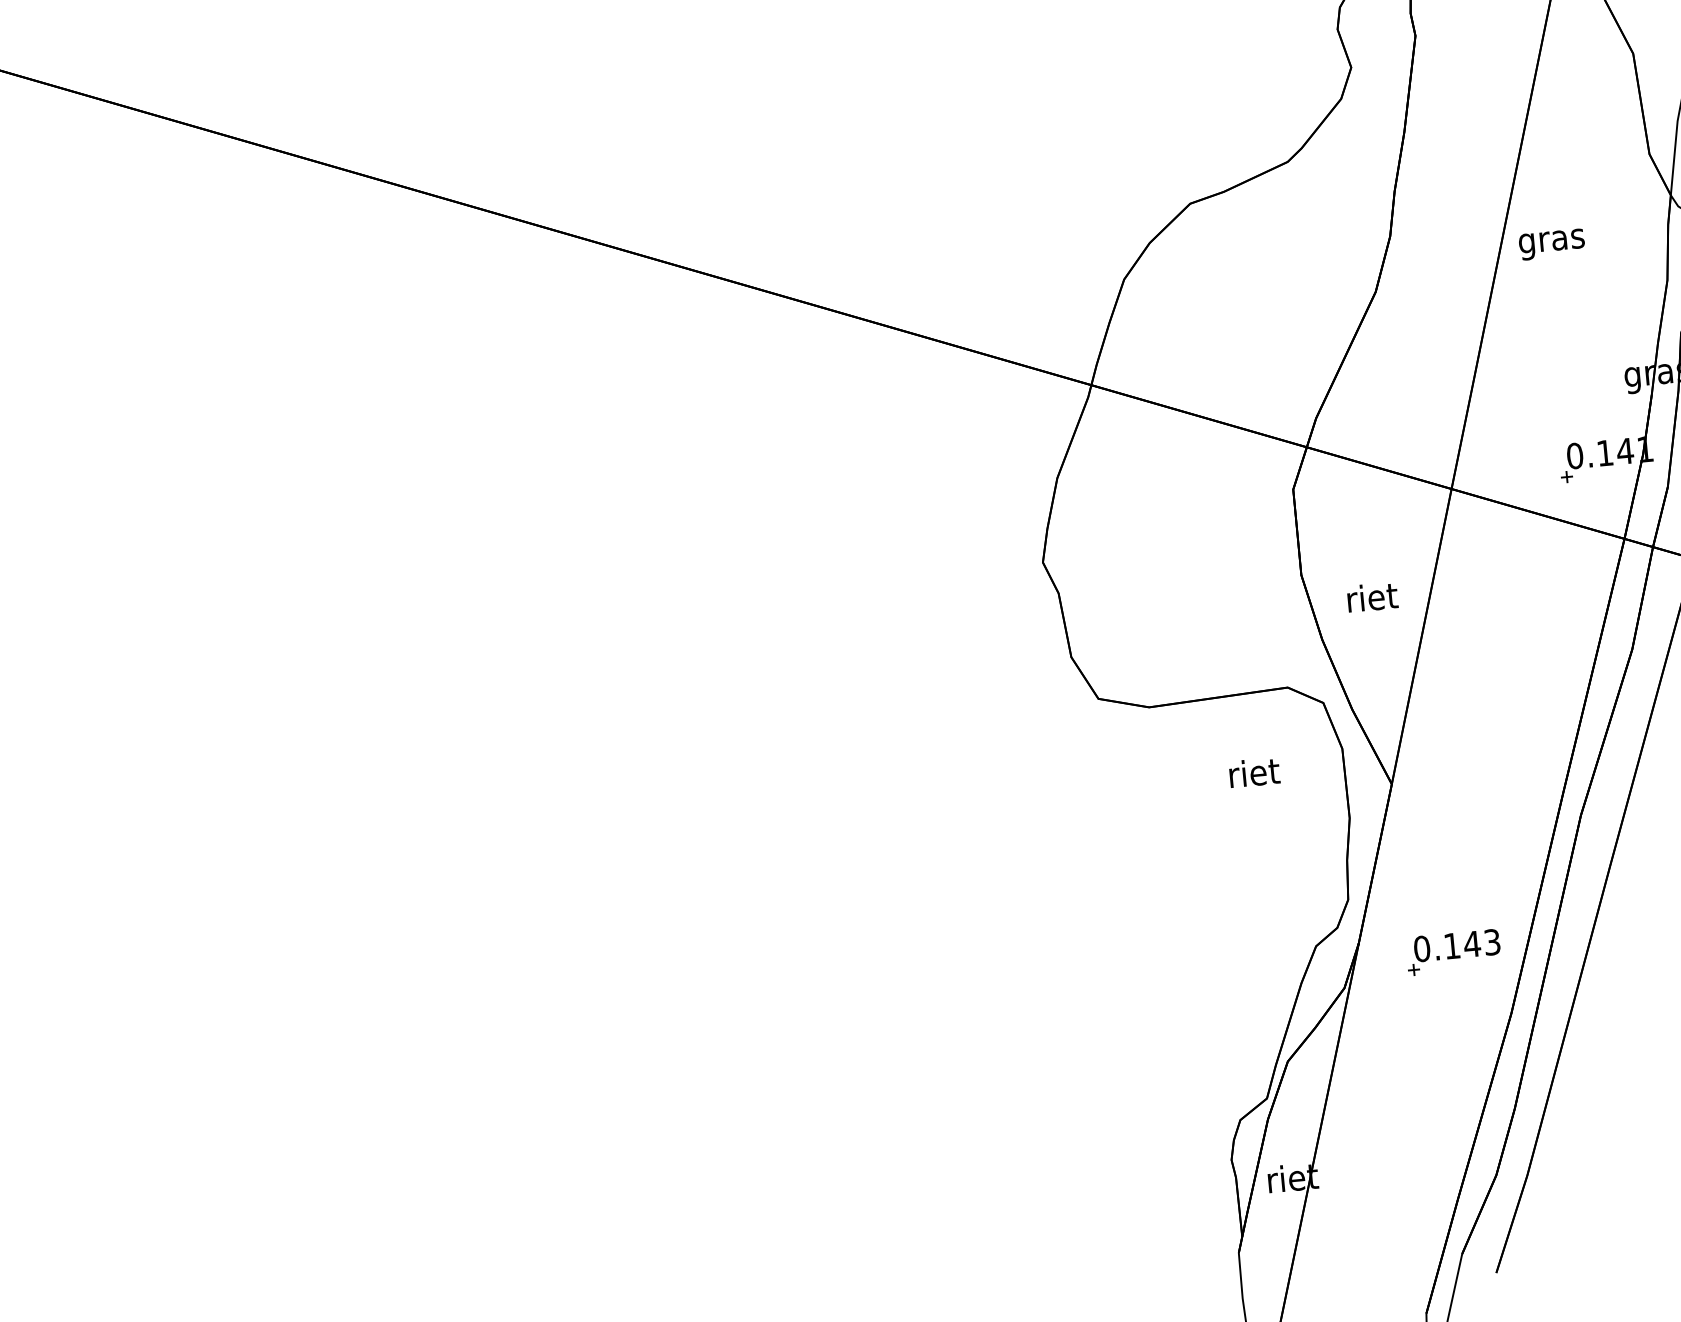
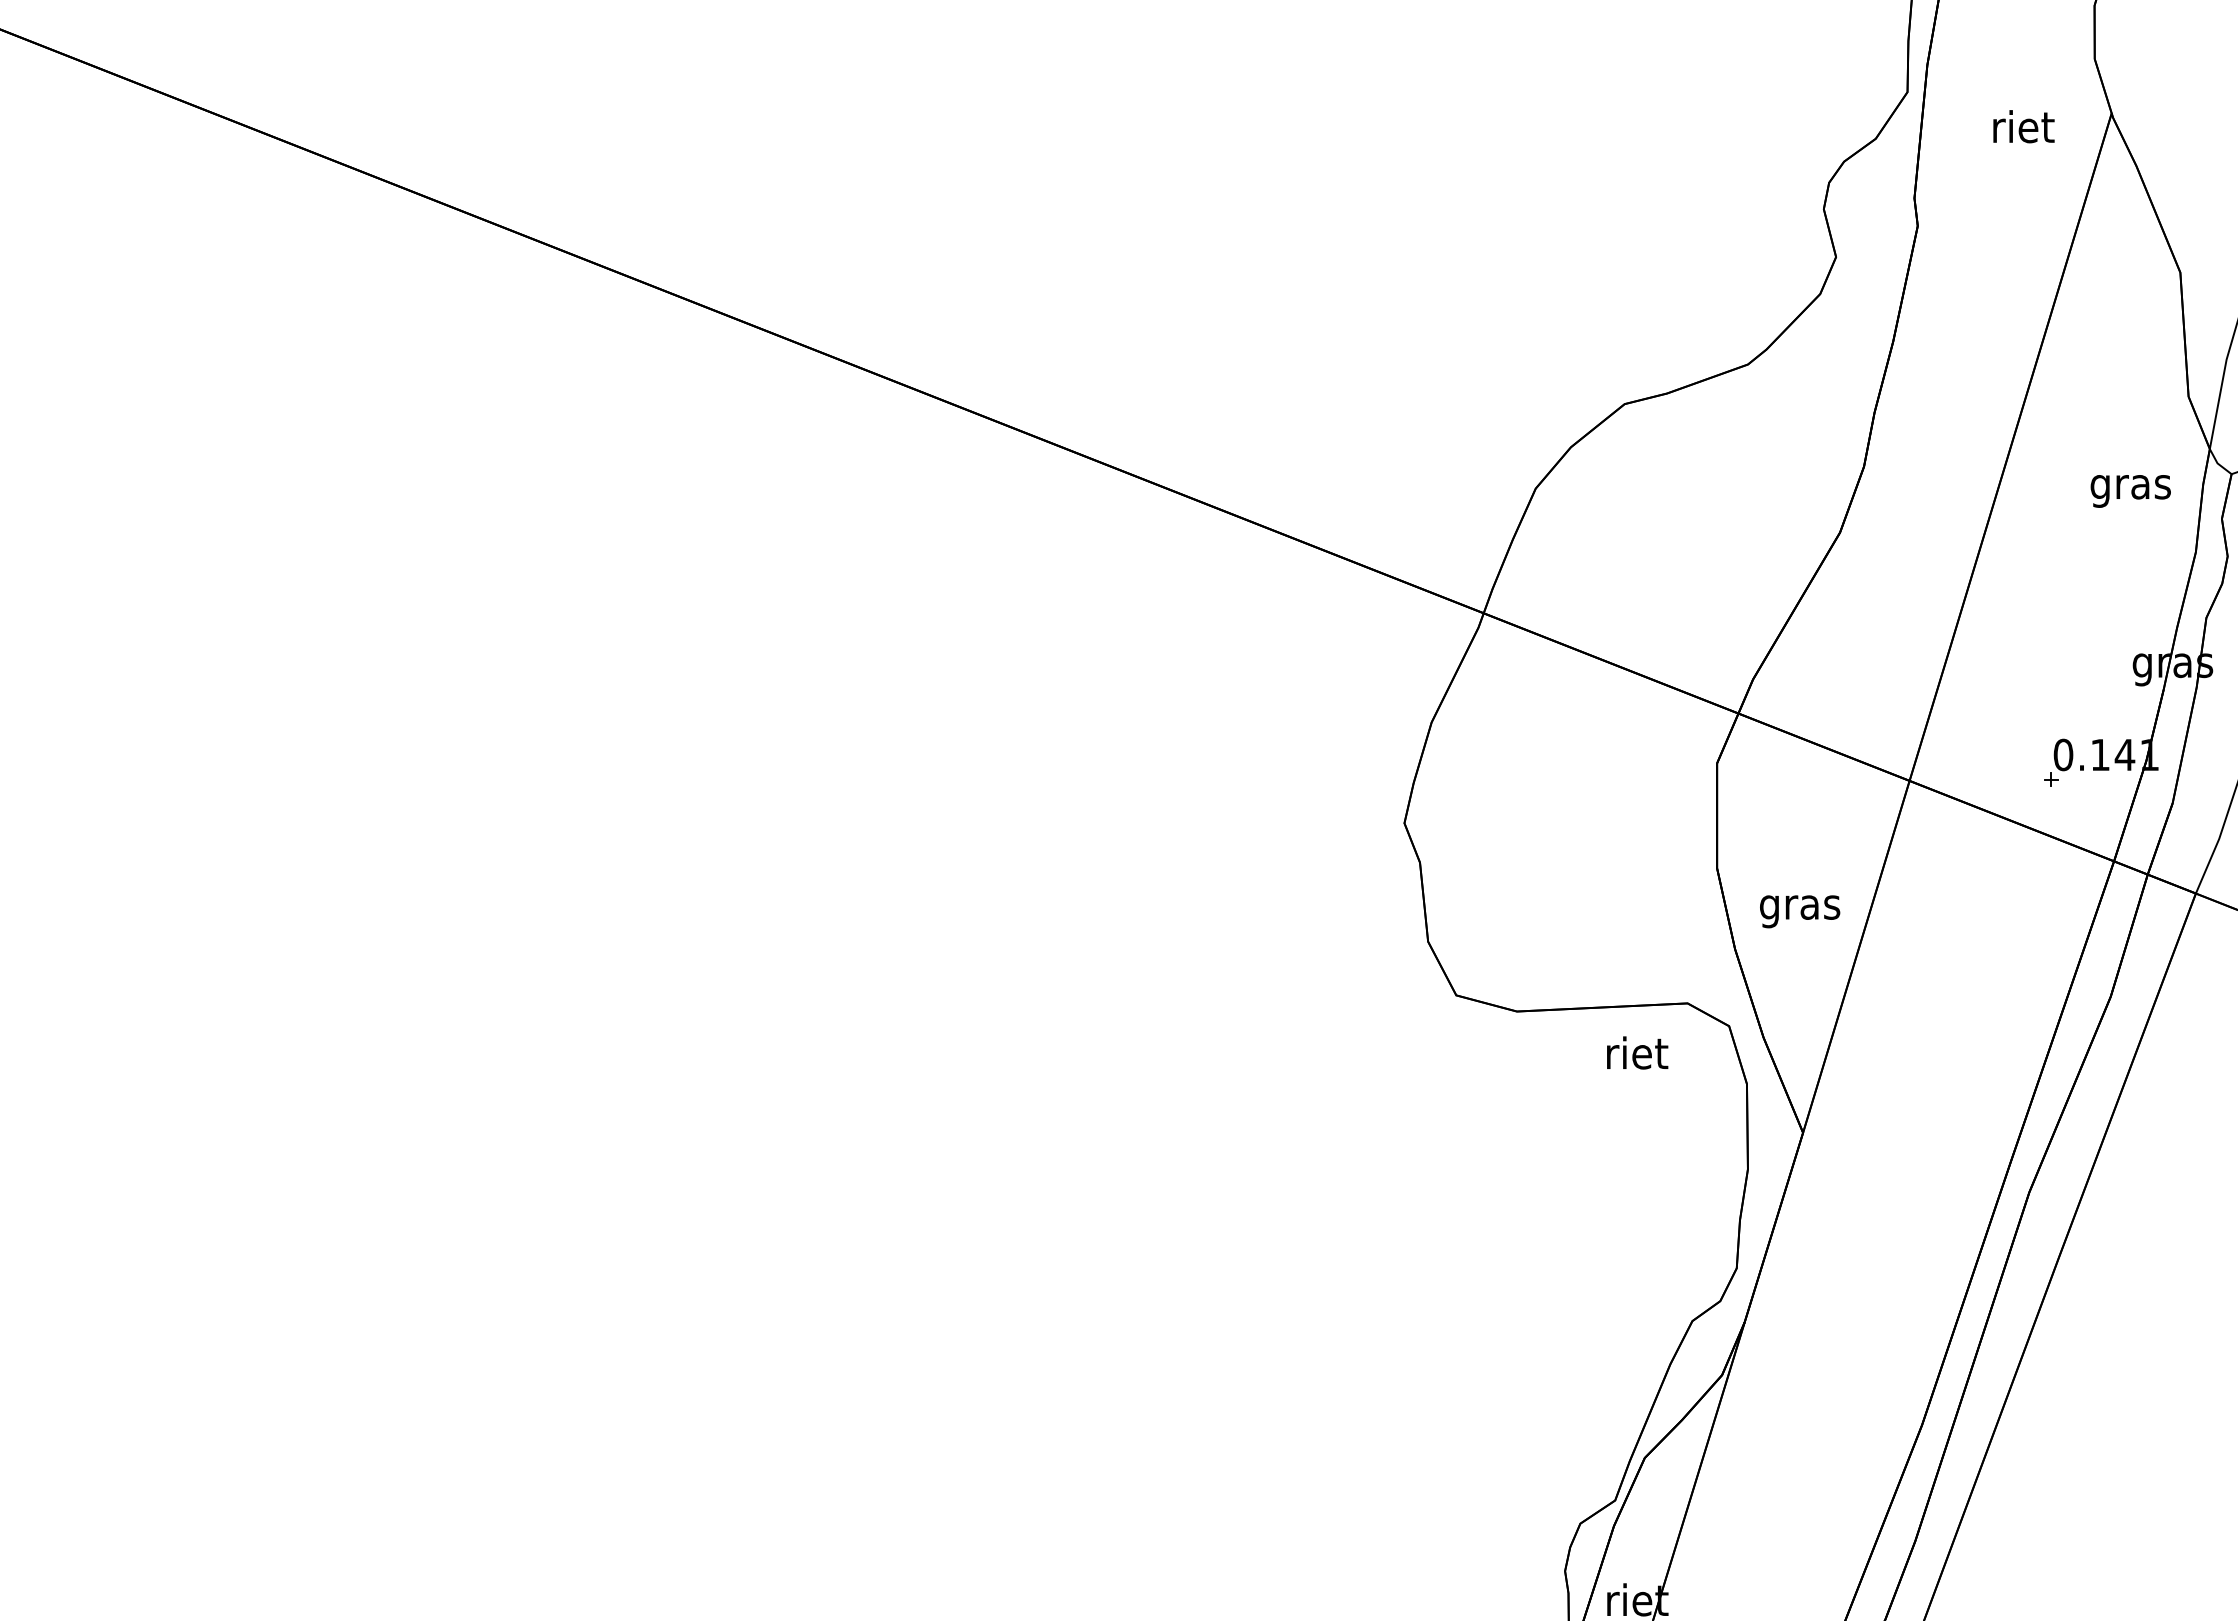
text: (1551, 244) -> (2130, 491), moved
text: (1372, 600) -> (1800, 907), riet -> gras
text: (1254, 772) -> (1637, 1052), moved
part: (1453, 951) -> (1858, 1343), removed

